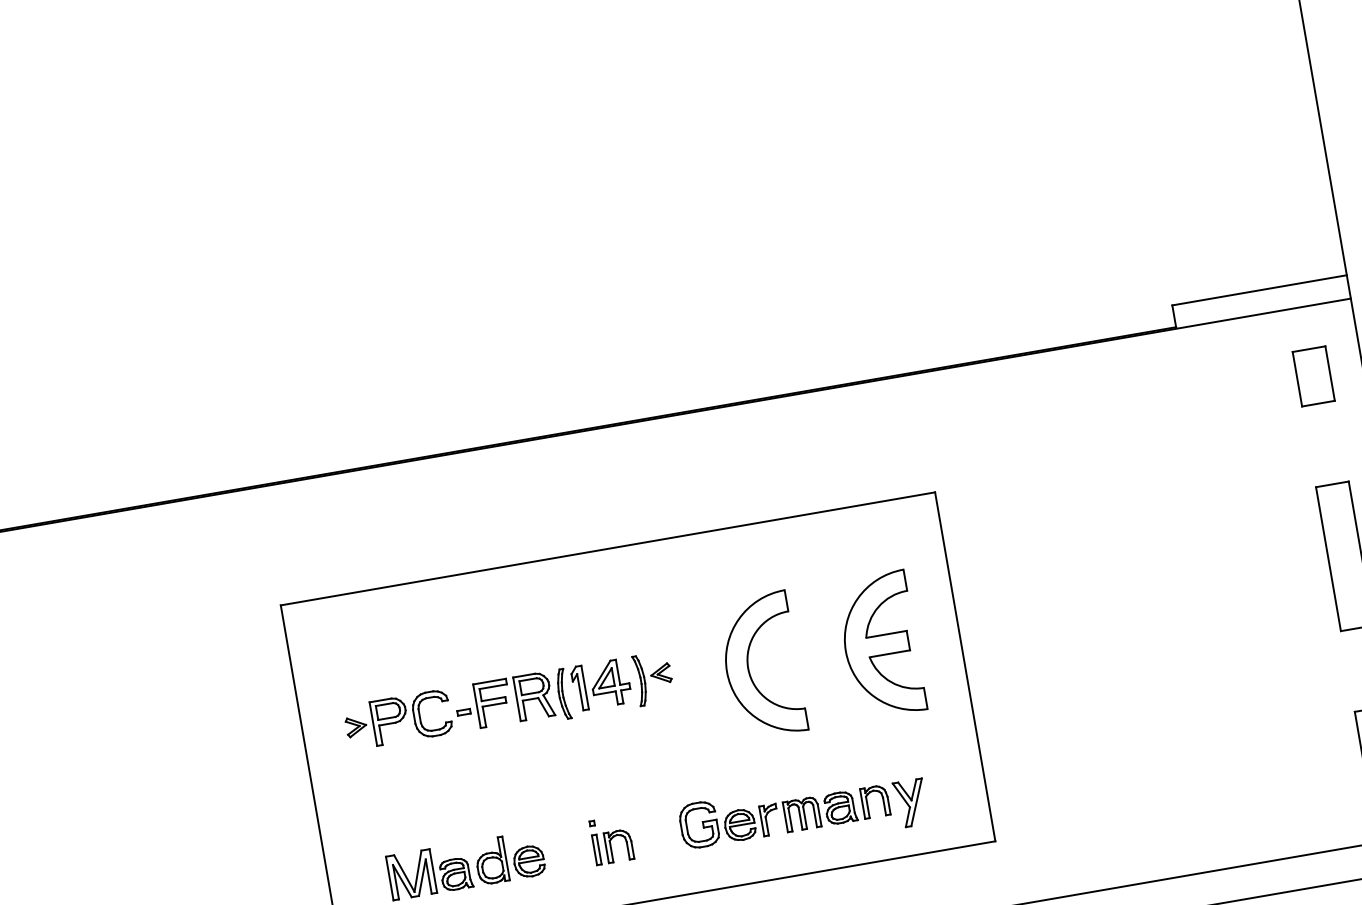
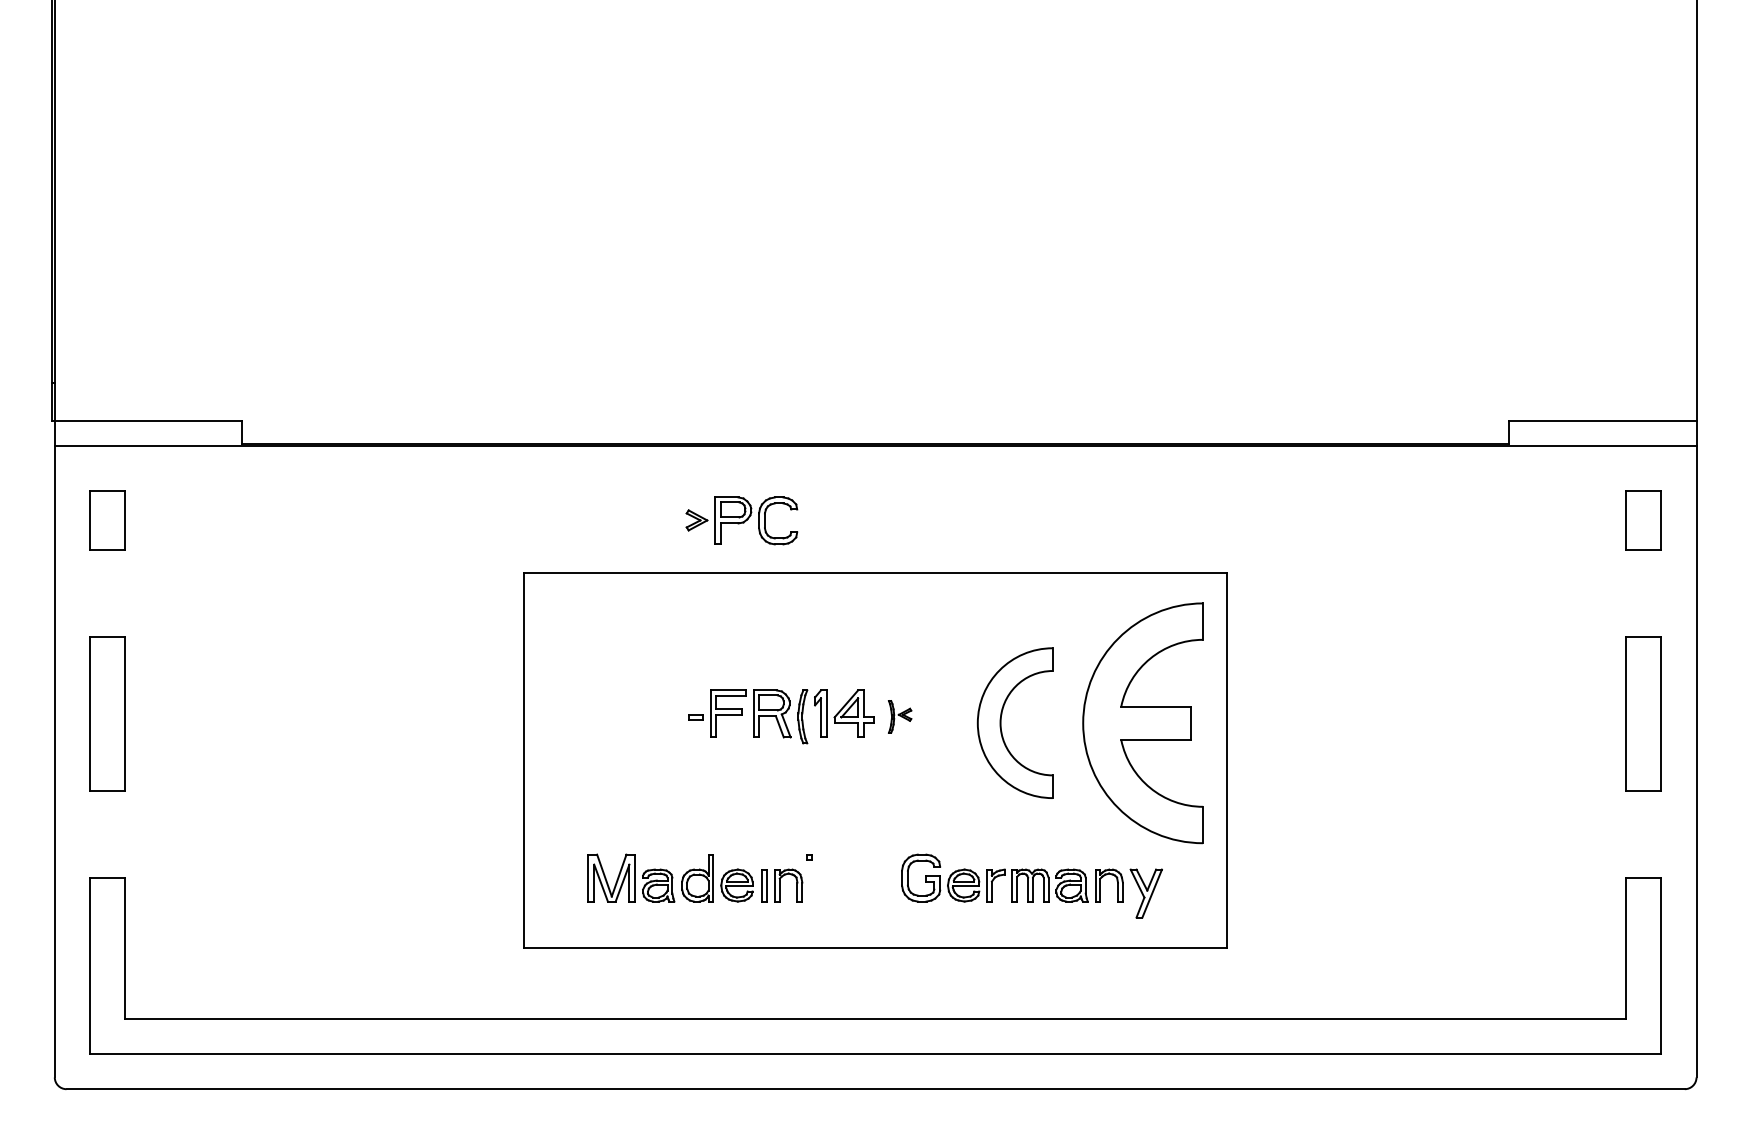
part: (880, 644) -> (1142, 722), size x1.6
part: (653, 678) -> (899, 716), size x0.6
part: (397, 719) -> (741, 520), moved
part: (613, 847) -> (782, 885), moved

